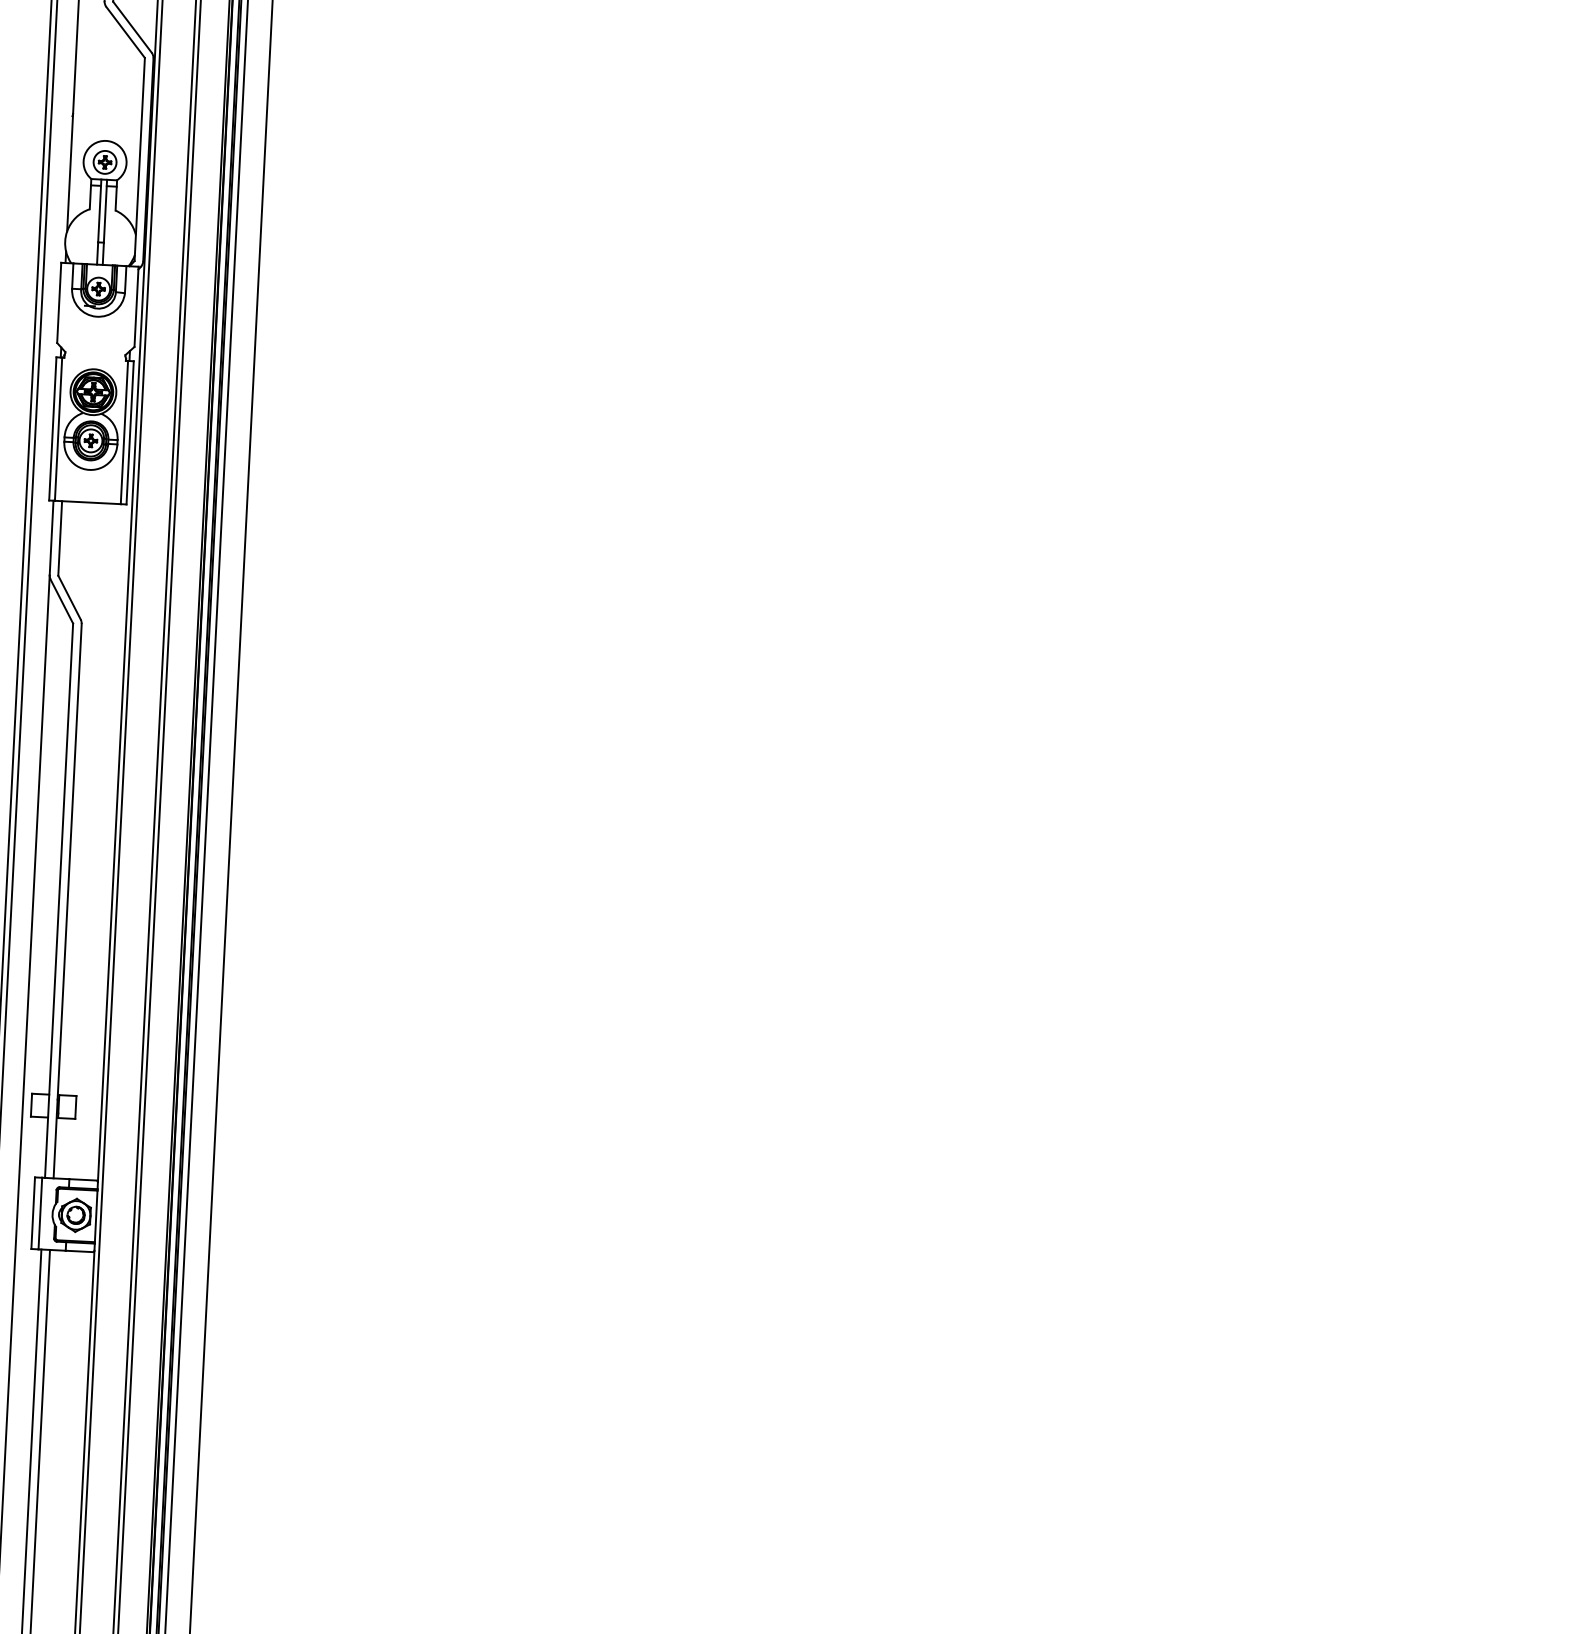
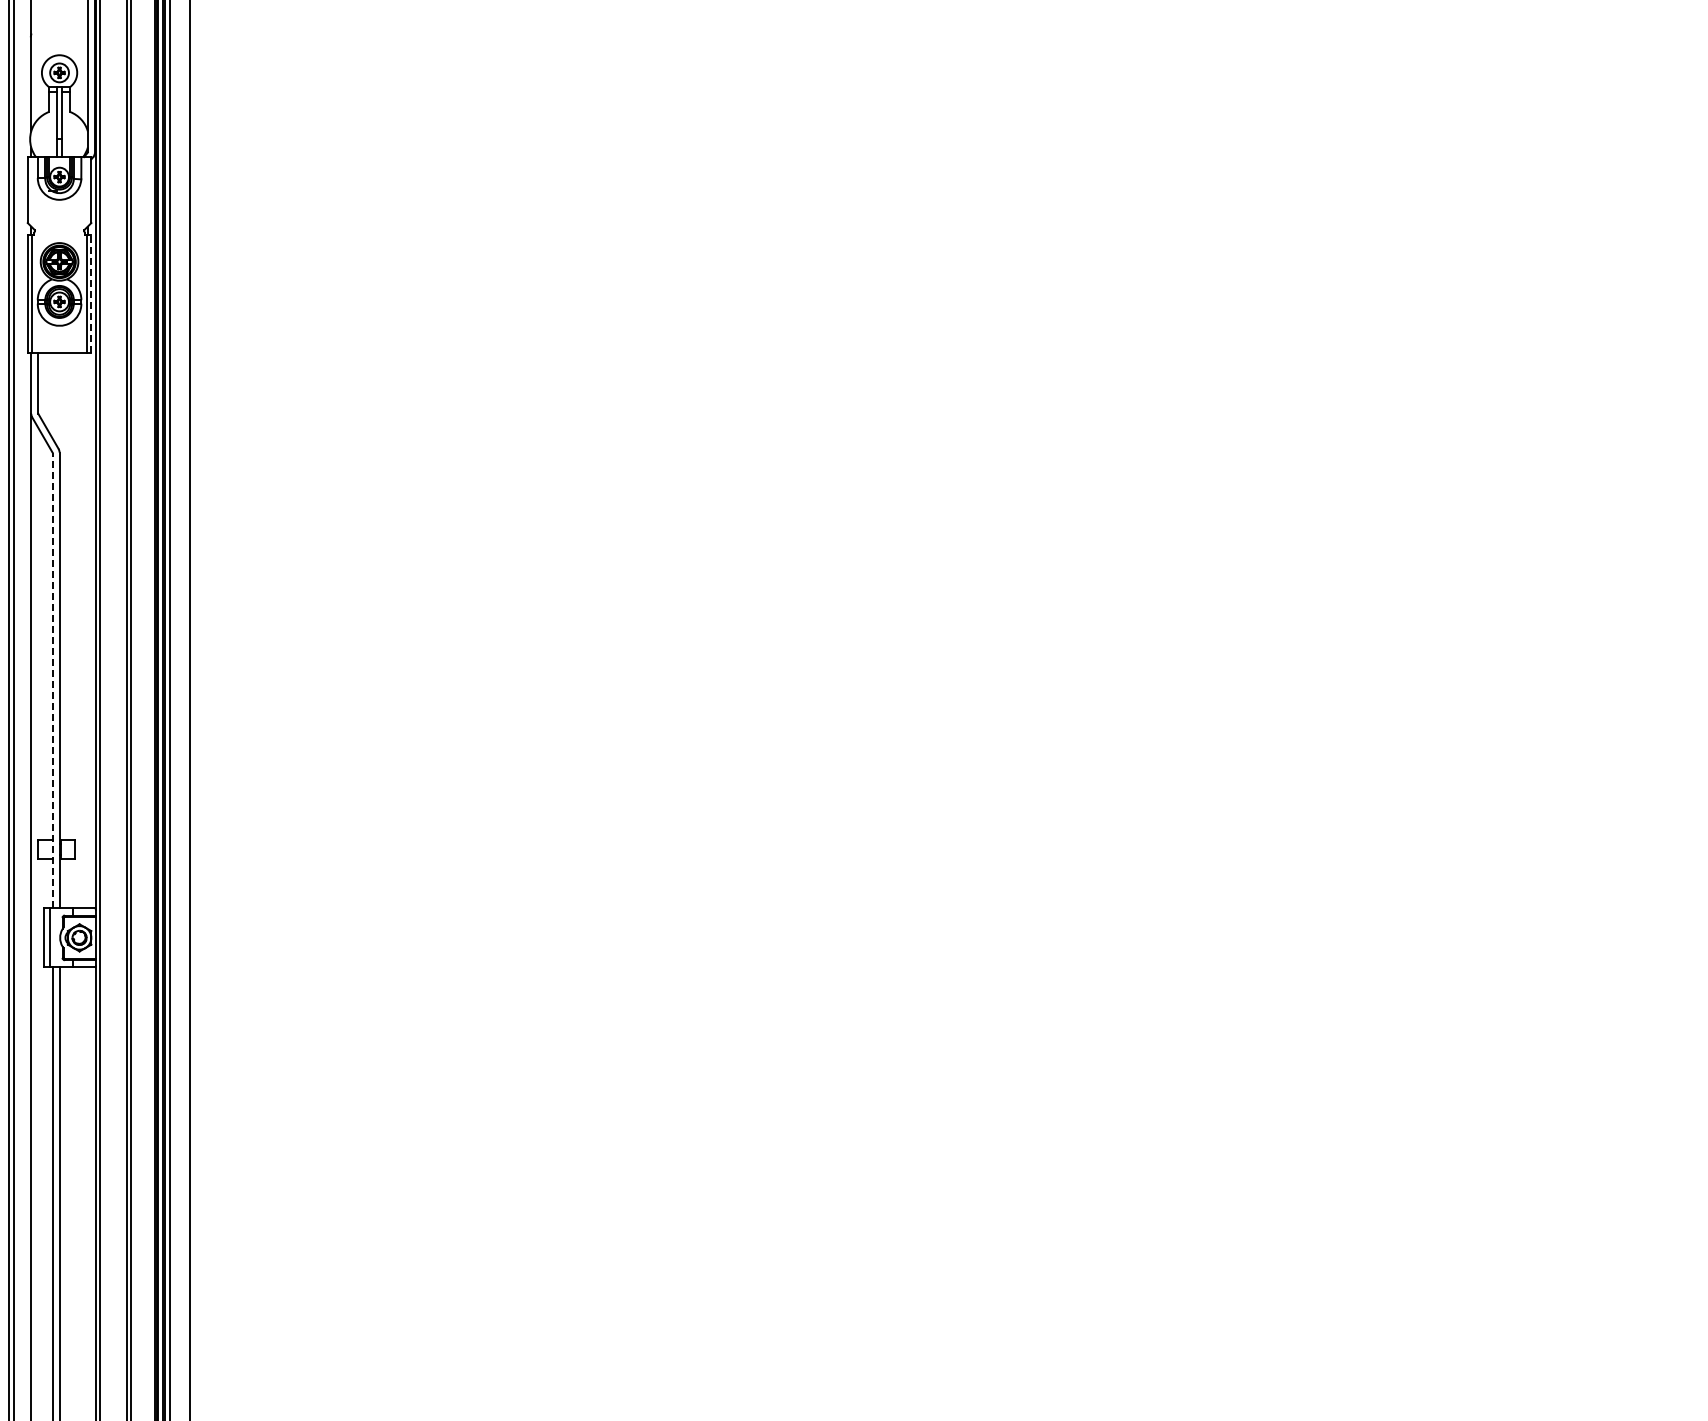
line: (130, 432) -> (91, 293), solid -> dashed
line: (59, 900) -> (52, 680), solid -> dashed

